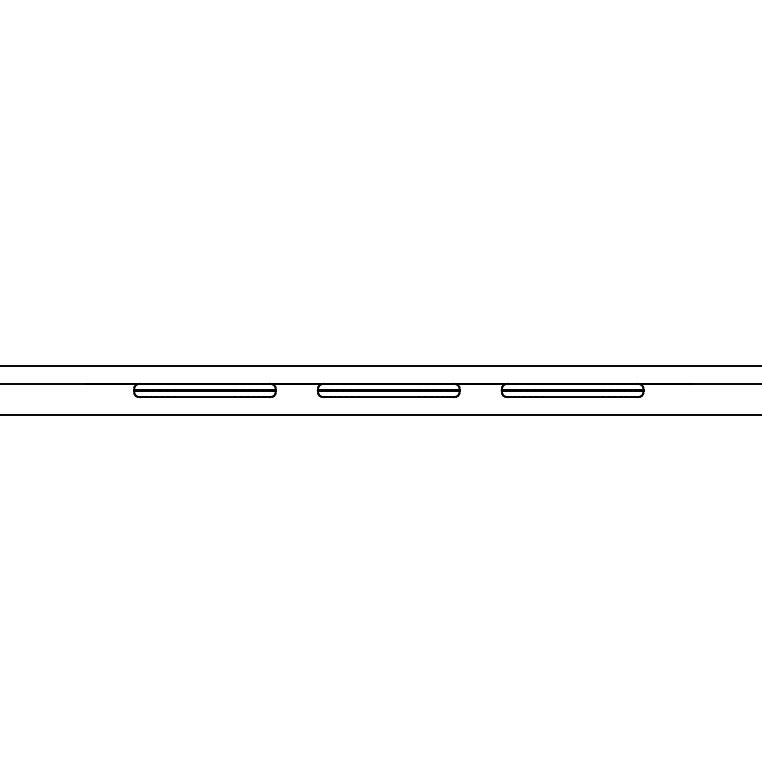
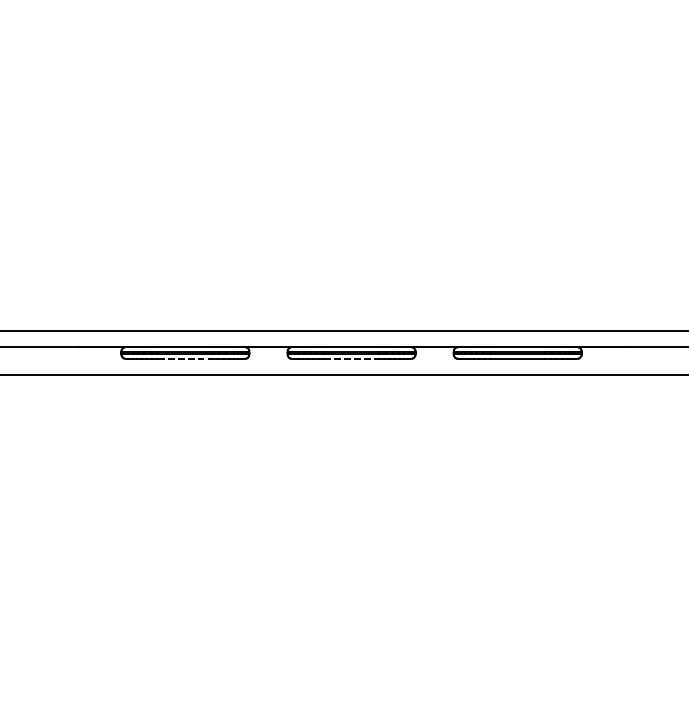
line: (204, 397) -> (185, 359), solid -> dashed
line: (388, 397) -> (351, 359), solid -> dashed

